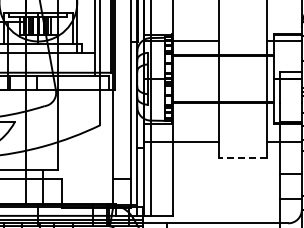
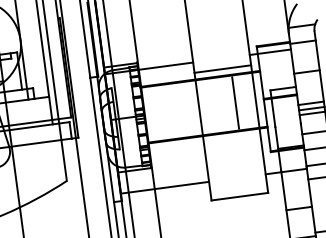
line: (242, 49) -> (222, 69), added
line: (249, 78) -> (235, 102), added
line: (242, 157) -> (239, 196), dashed -> solid

